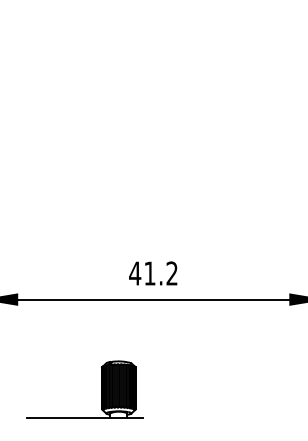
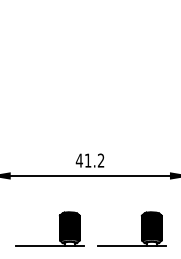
part: (240, 389) -> (141, 228), added

